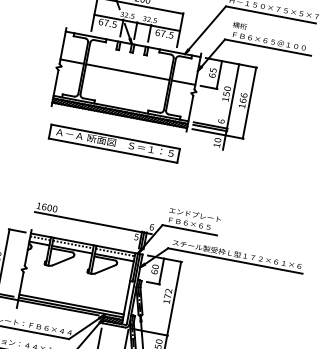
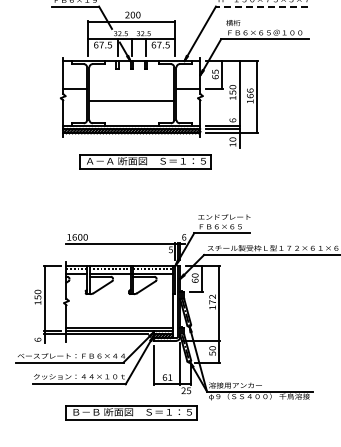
line: (270, 14) -> (261, 6), solid -> dashed
line: (127, 72) -> (131, 101), moved
part: (114, 142) -> (145, 161), moved

